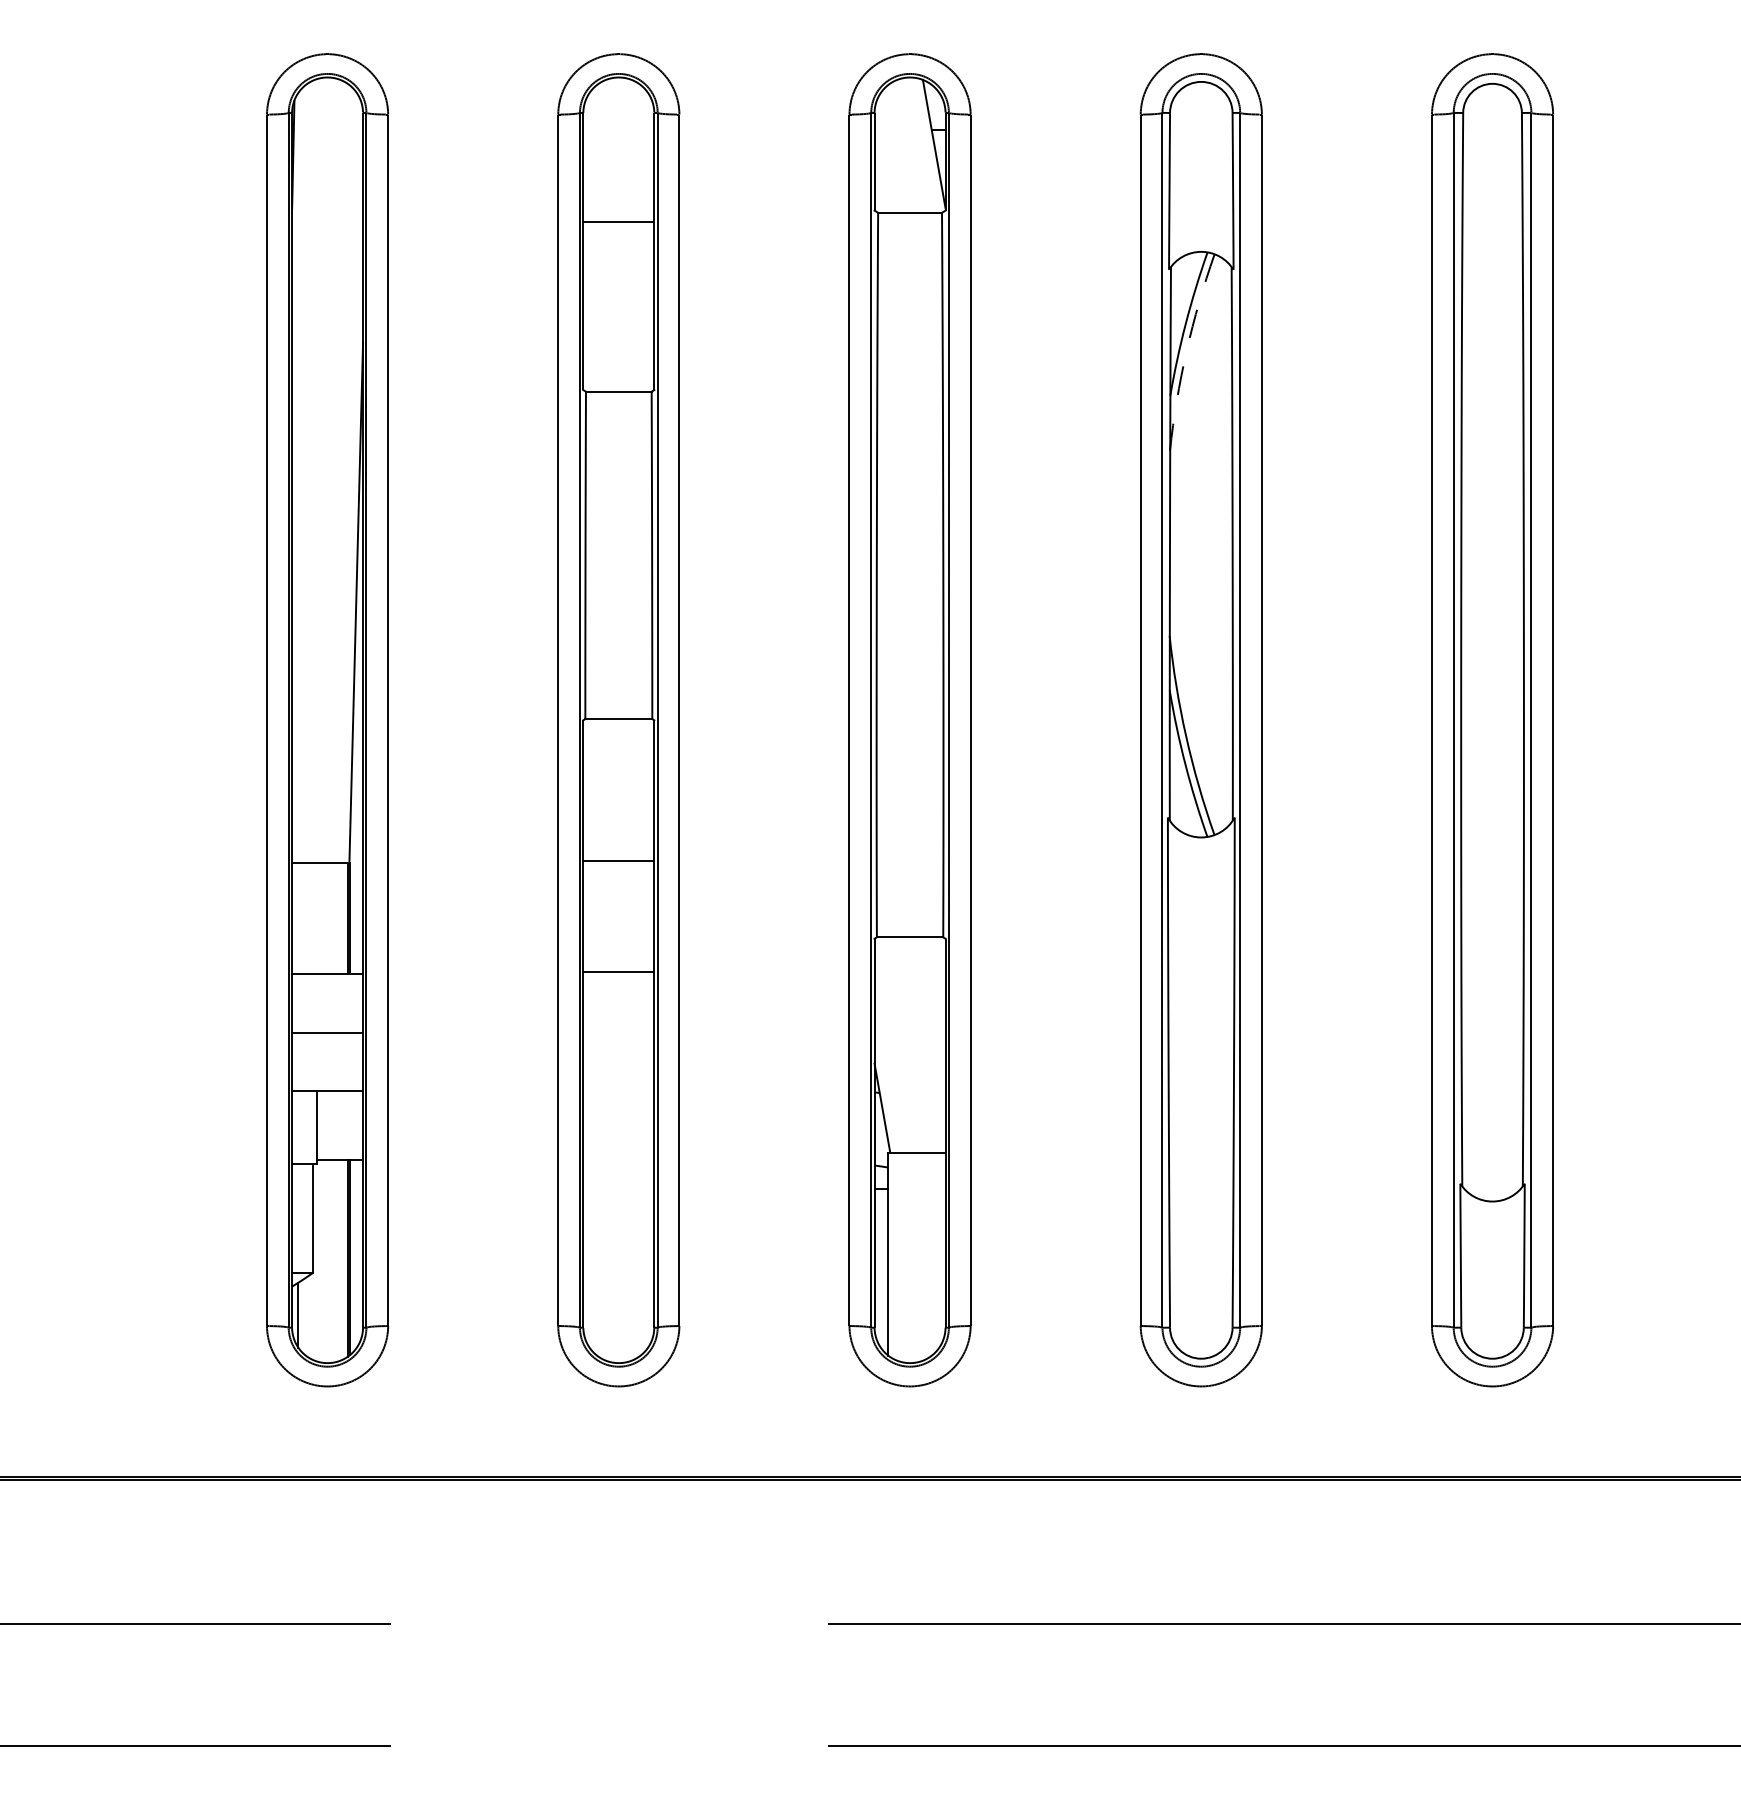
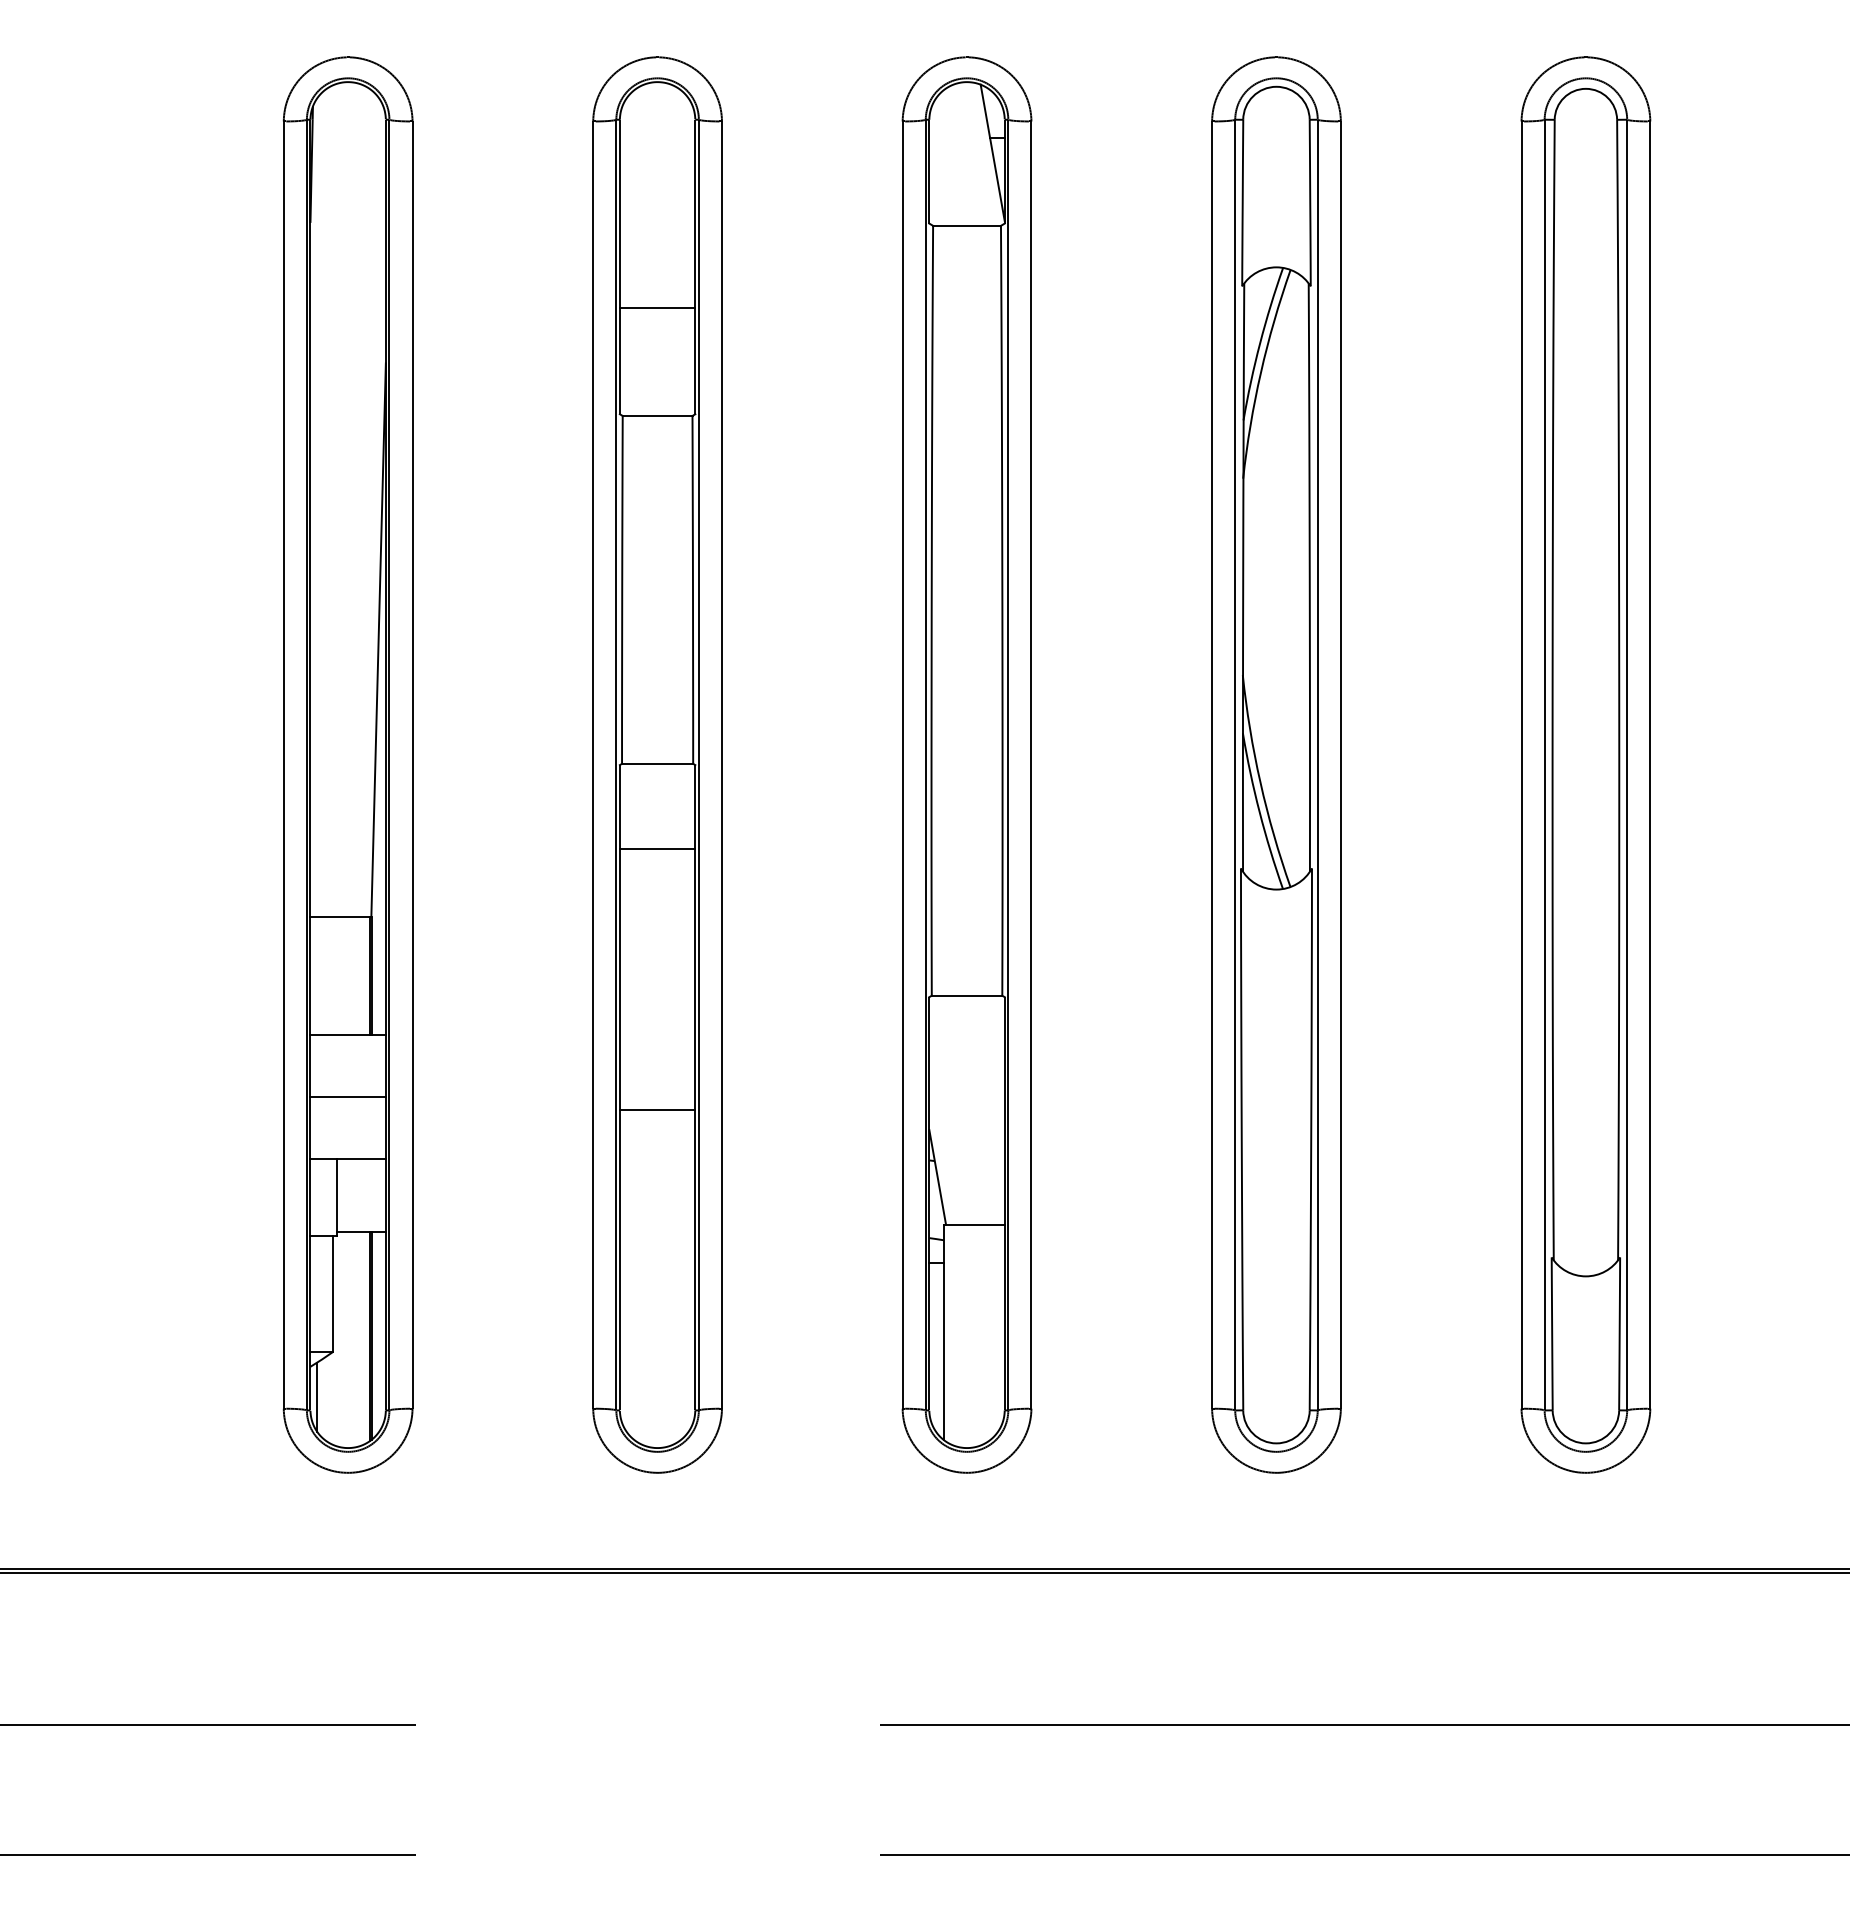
line: (618, 221) -> (657, 307), moved
arc: (1186, 350) -> (1260, 372), dashed -> solid
line: (618, 860) -> (657, 849), moved
line: (618, 972) -> (657, 1110), moved

